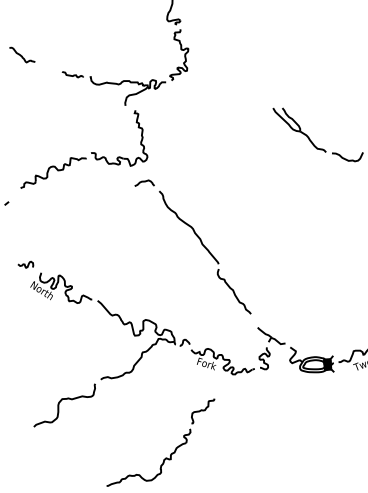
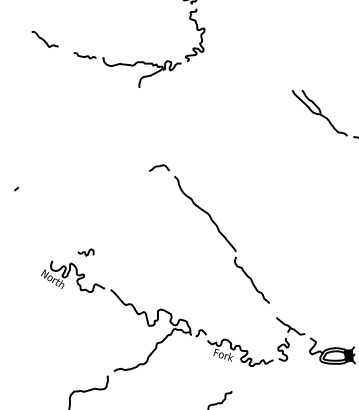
curve: (22, 55) -> (45, 39), moved
part: (91, 152) -> (104, 136), removed
curve: (25, 264) -> (85, 252), moved

